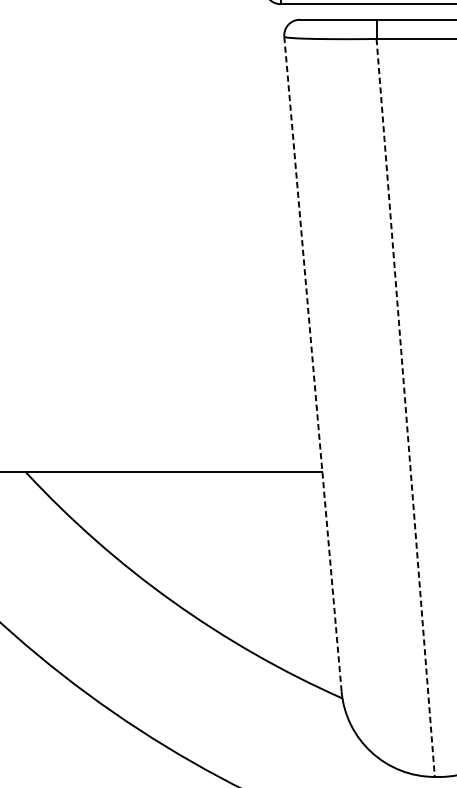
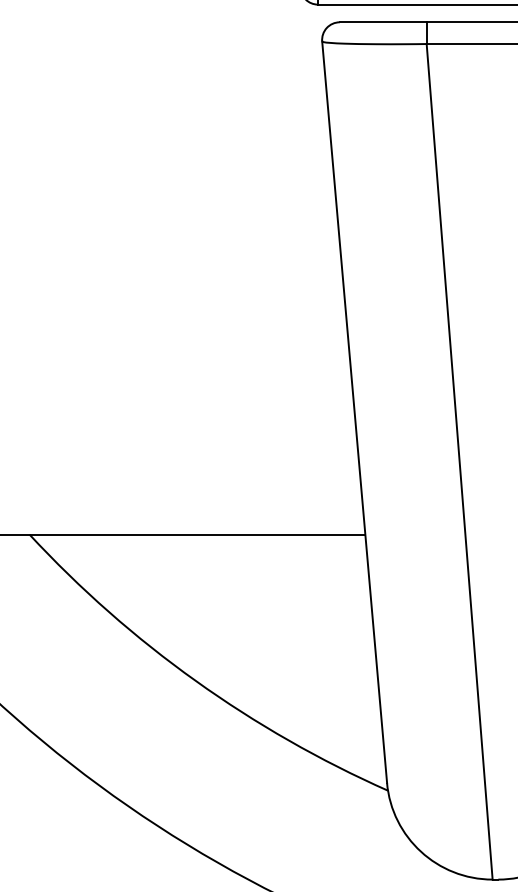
line: (312, 363) -> (354, 411), dashed -> solid
line: (405, 408) -> (459, 462), dashed -> solid

